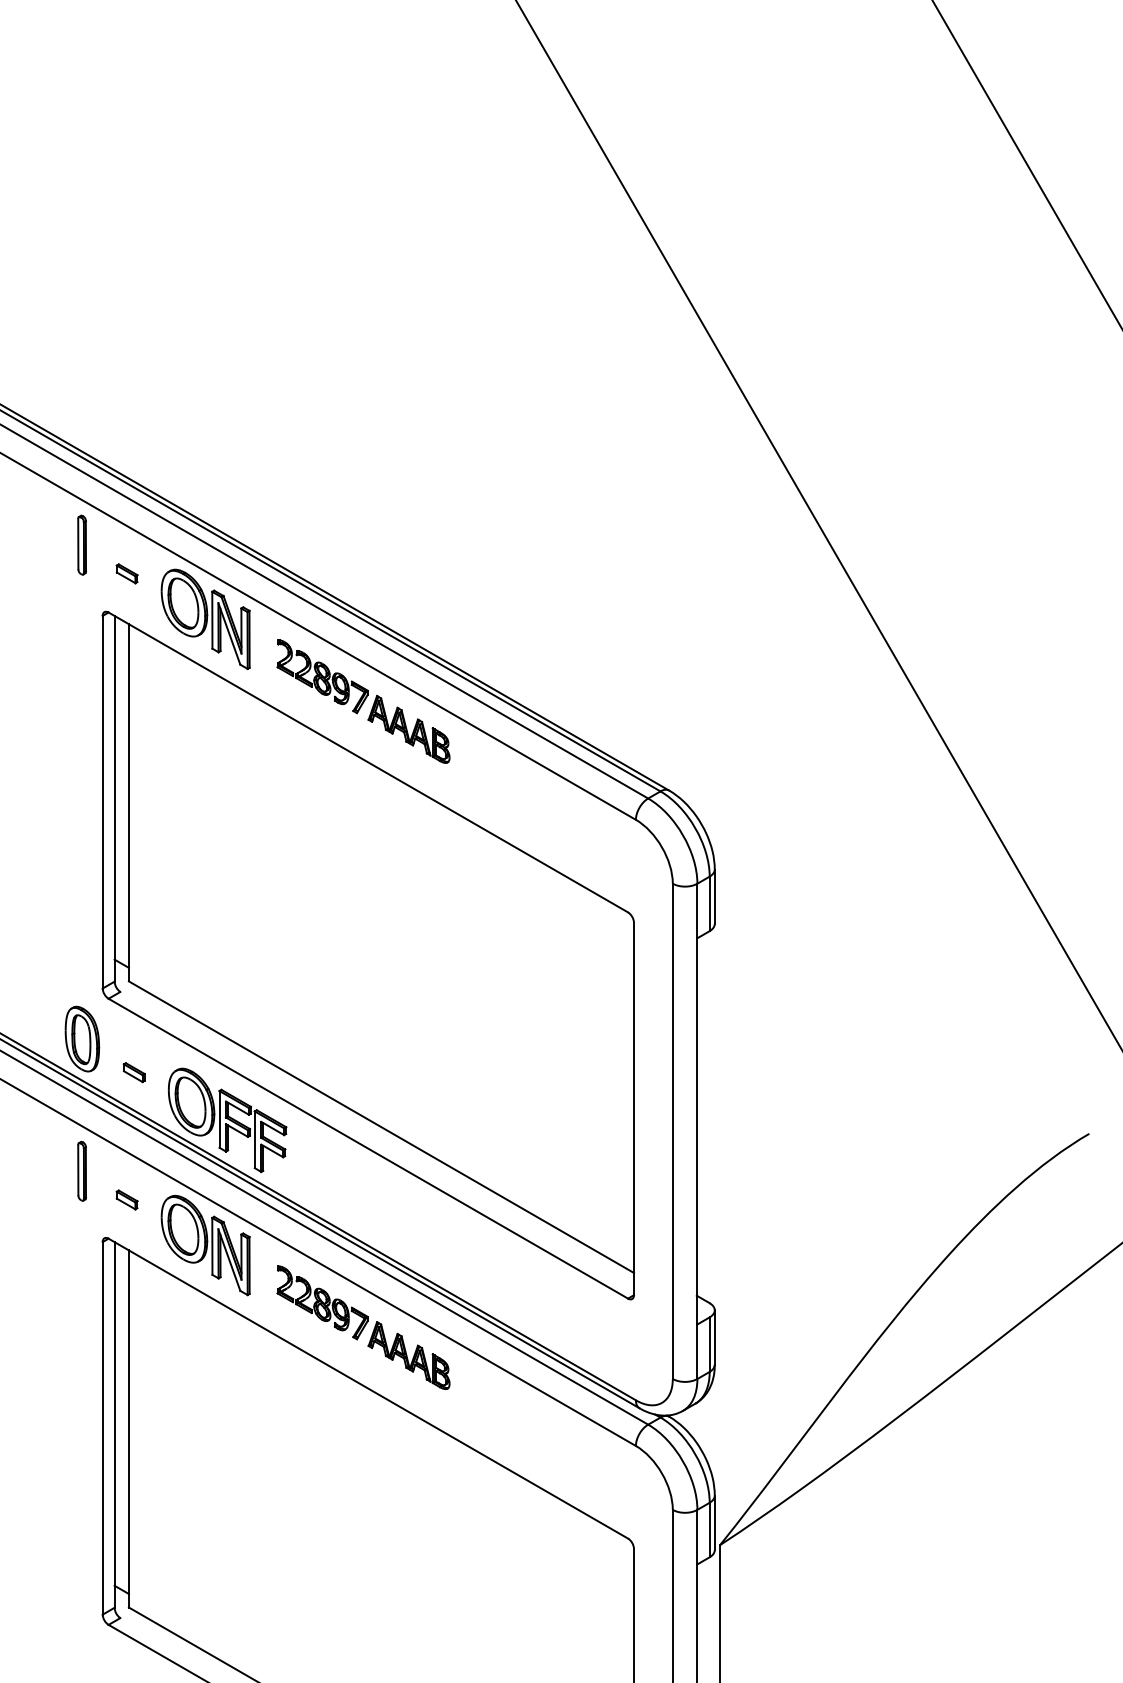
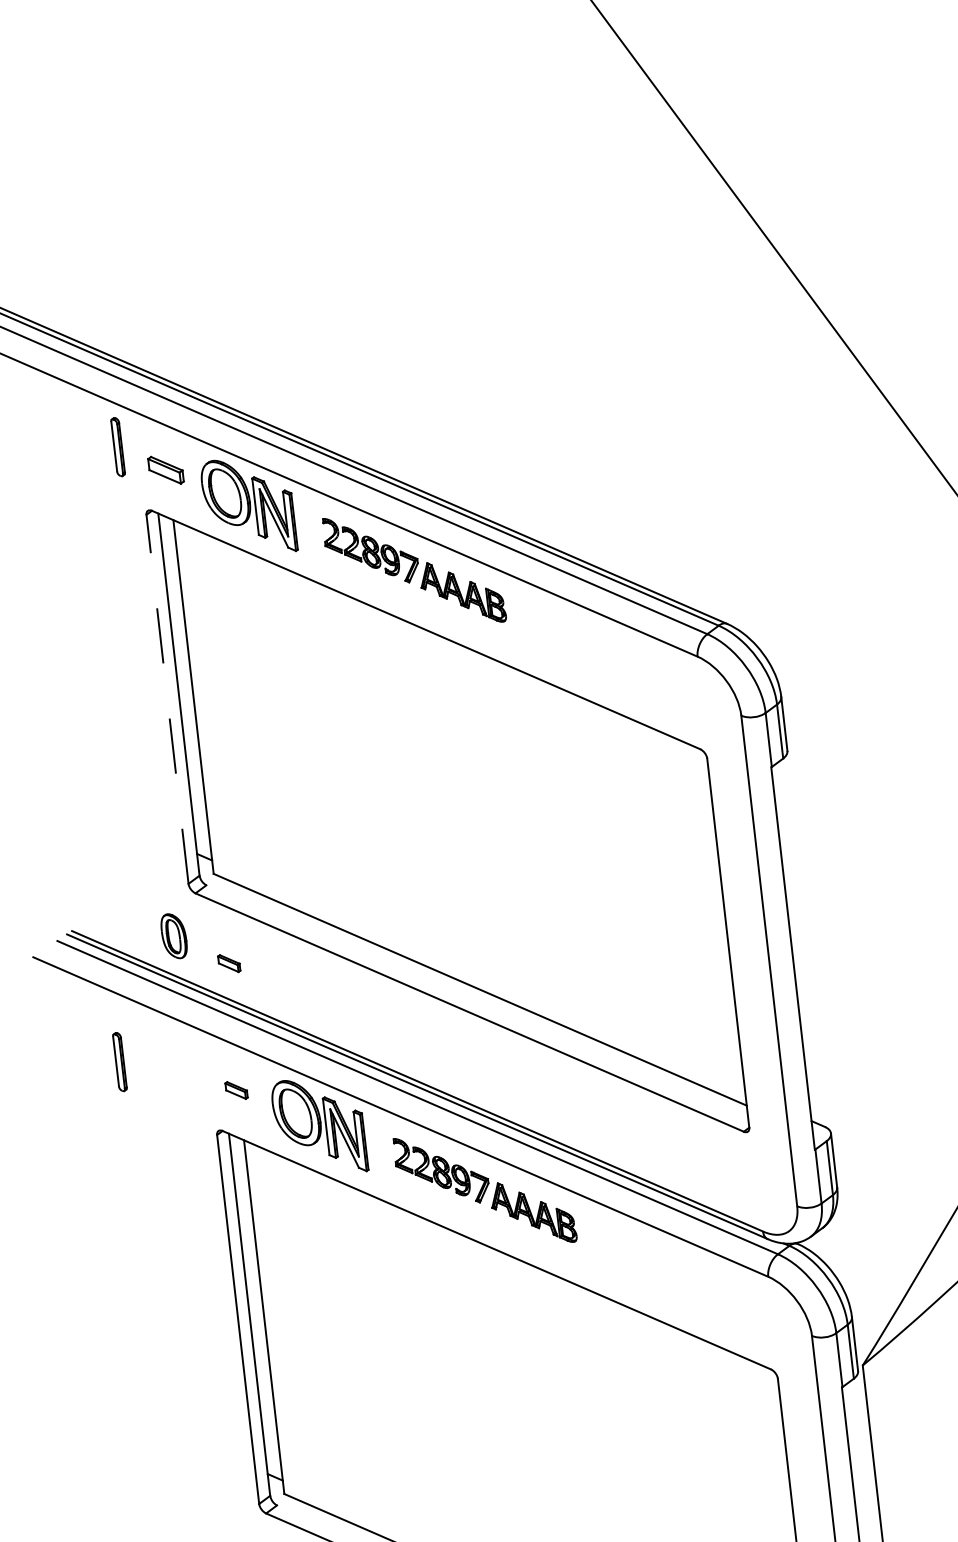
part: (126, 573) -> (165, 470), size x1.6
line: (102, 801) -> (167, 698), solid -> dashed
part: (82, 1038) -> (174, 935), size x0.7
part: (227, 1120) -> (327, 1000), removed
part: (82, 1170) -> (120, 1061), moved

